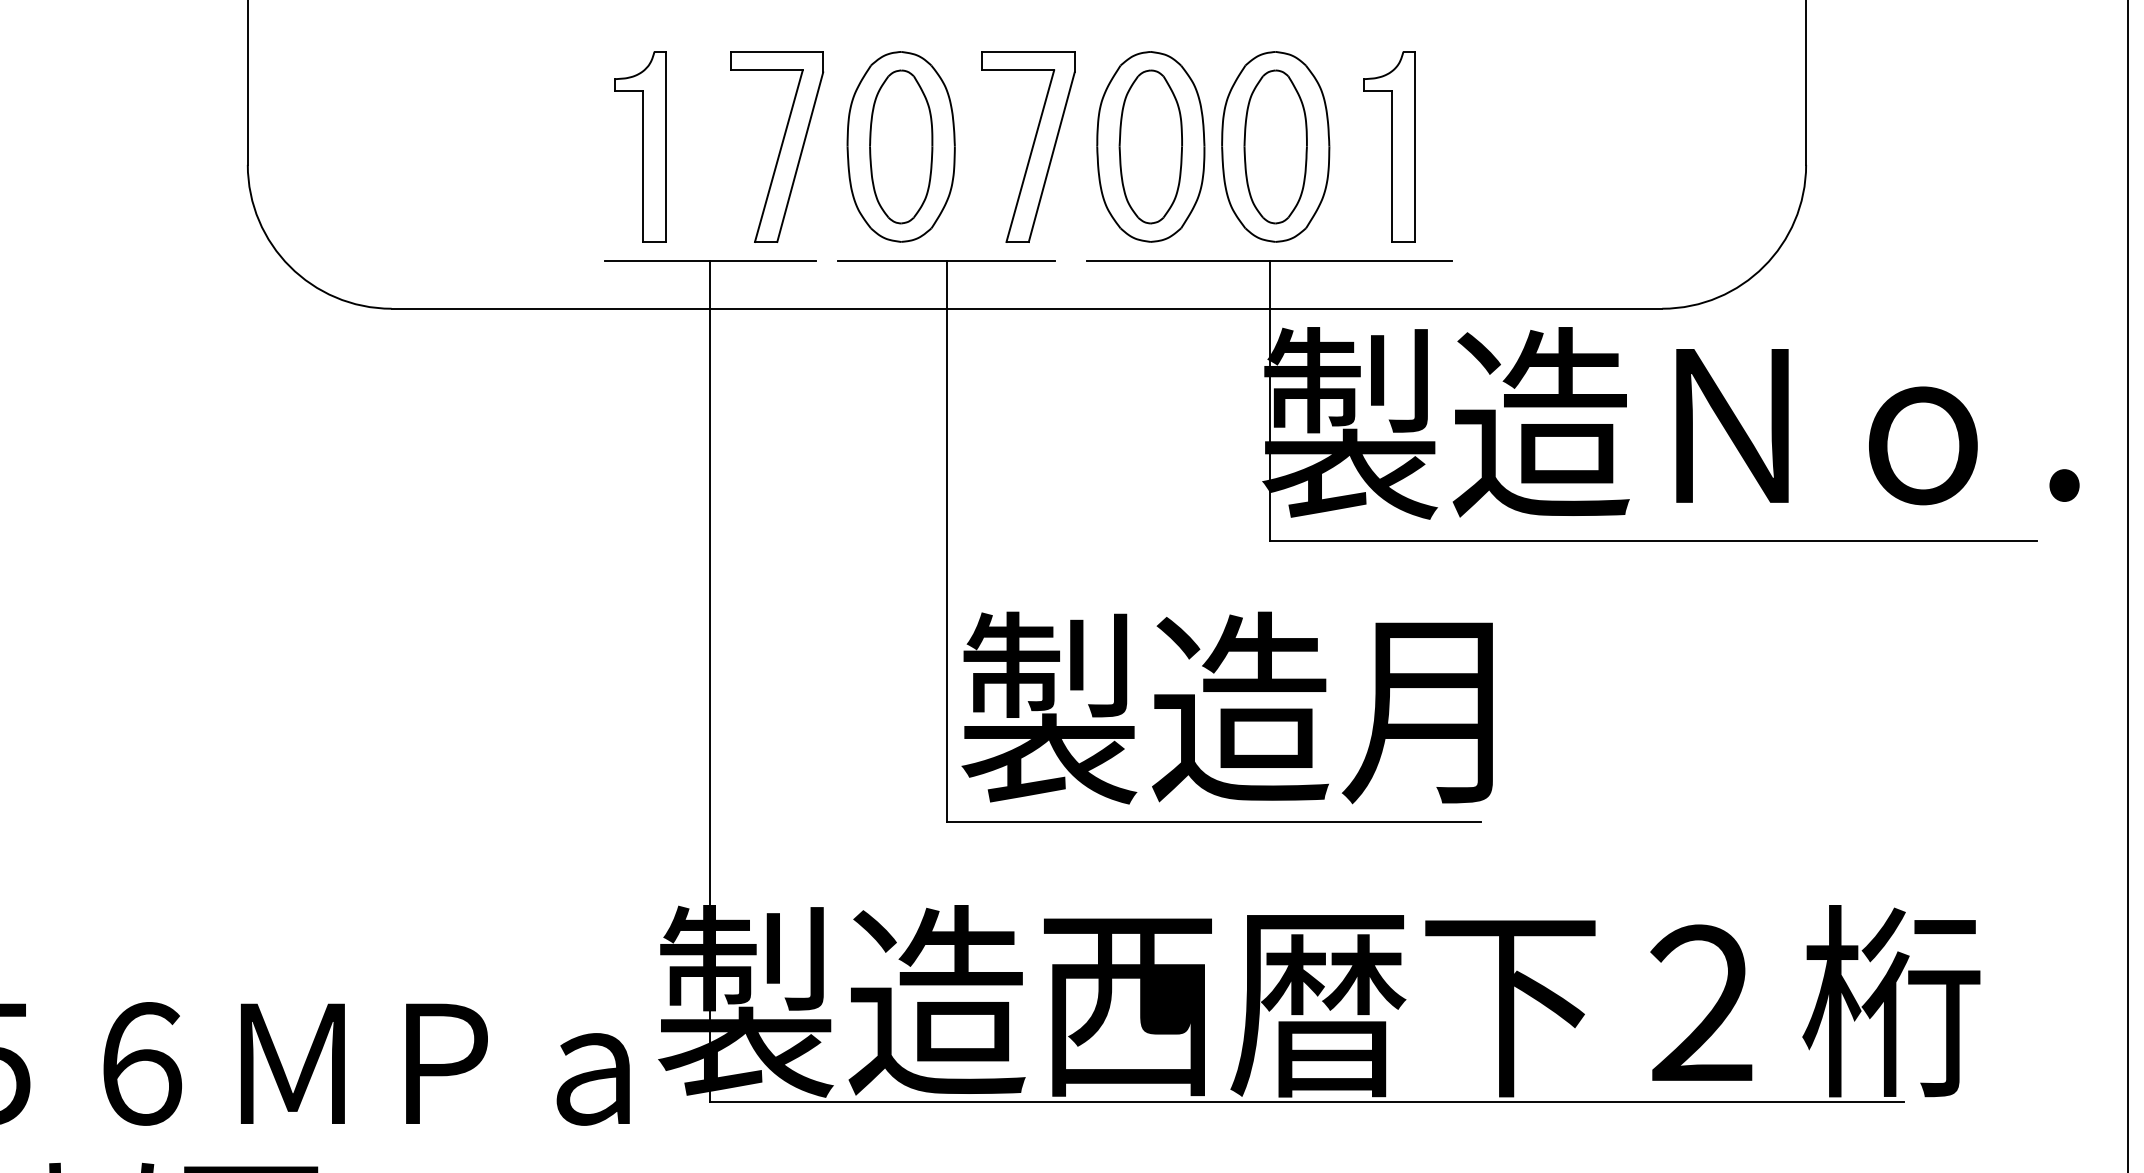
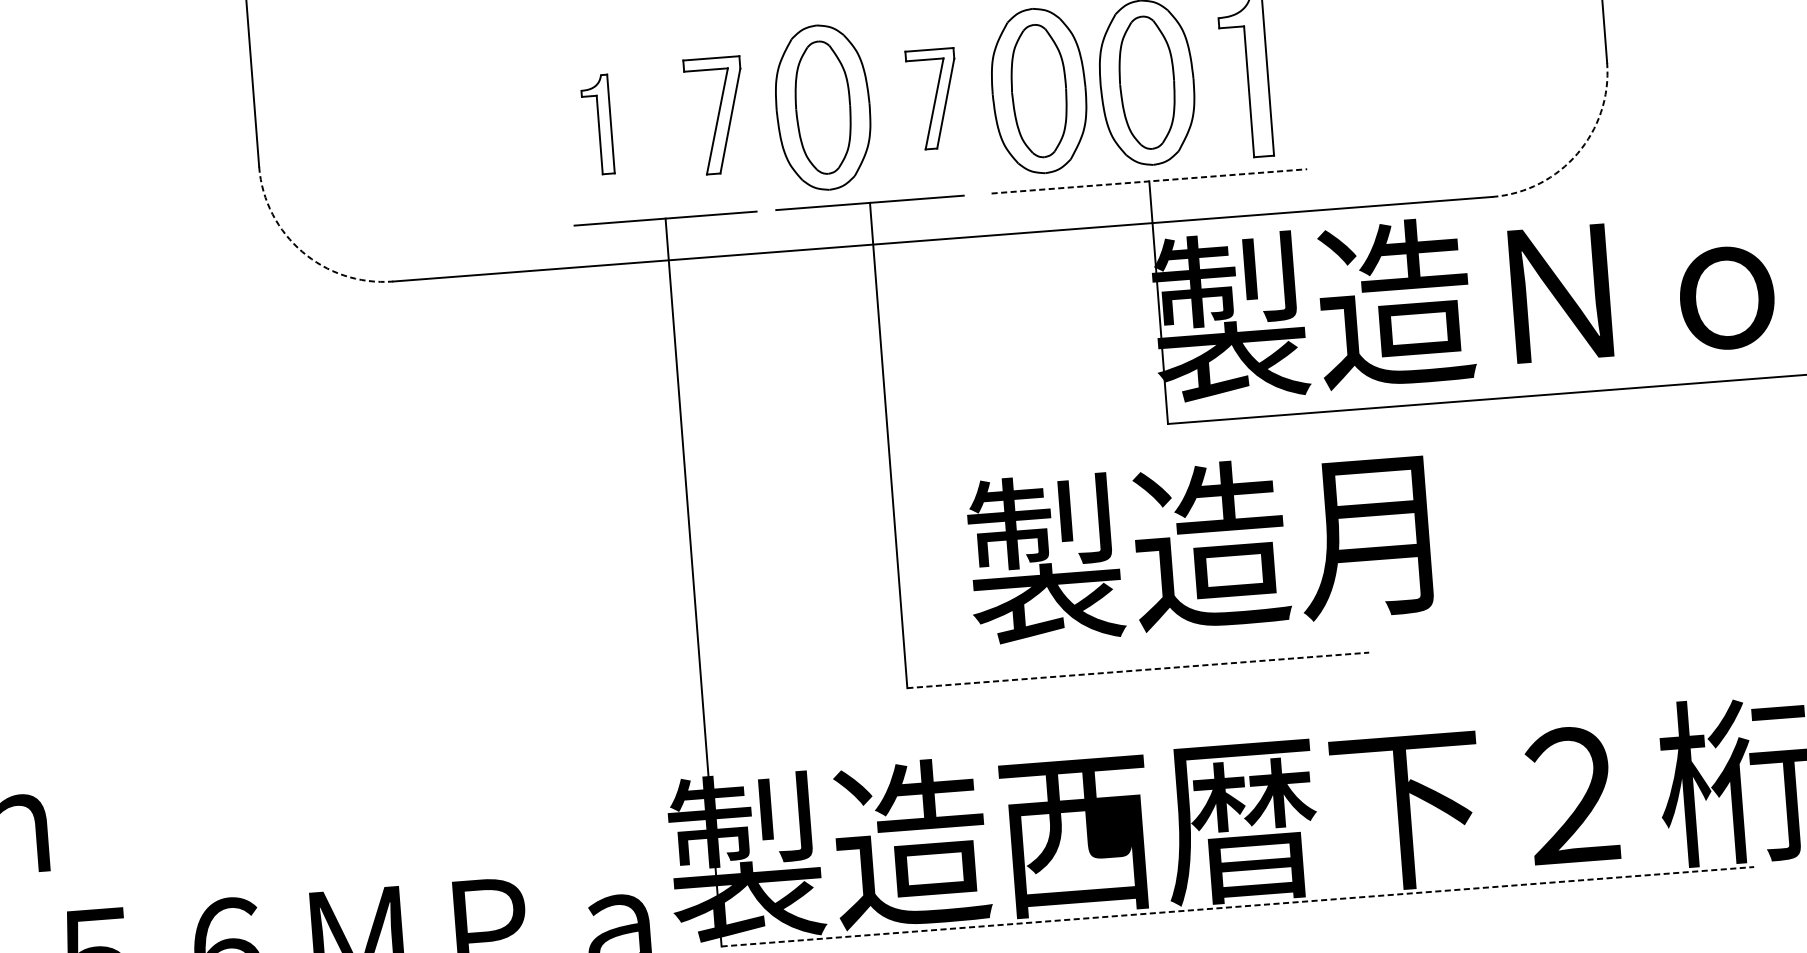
part: (640, 146) -> (597, 124), size x0.6
part: (777, 146) -> (716, 115), size x0.7
part: (1028, 146) -> (933, 98), size x0.6
line: (1270, 260) -> (1150, 181), solid -> dashed
arc: (289, 266) -> (301, 251), solid -> dashed
arc: (1763, 266) -> (1577, 153), solid -> dashed
text: (1226, 707) -> (1198, 546), moved
line: (1213, 821) -> (1138, 670), solid -> dashed
line: (1307, 1101) -> (1238, 906), solid -> dashed

